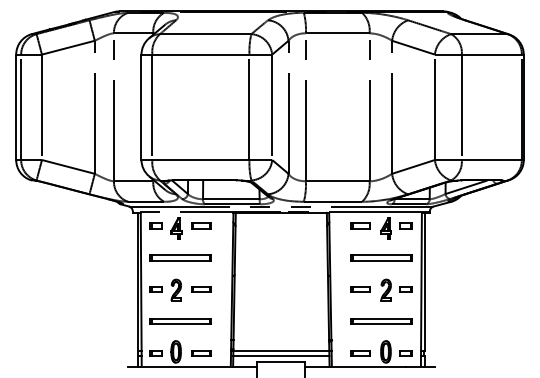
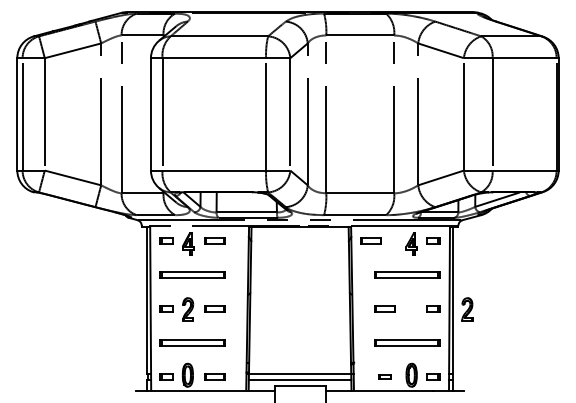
part: (360, 225) -> (370, 240), moved
part: (385, 289) -> (466, 308), moved
part: (360, 353) -> (384, 376), size x0.6

